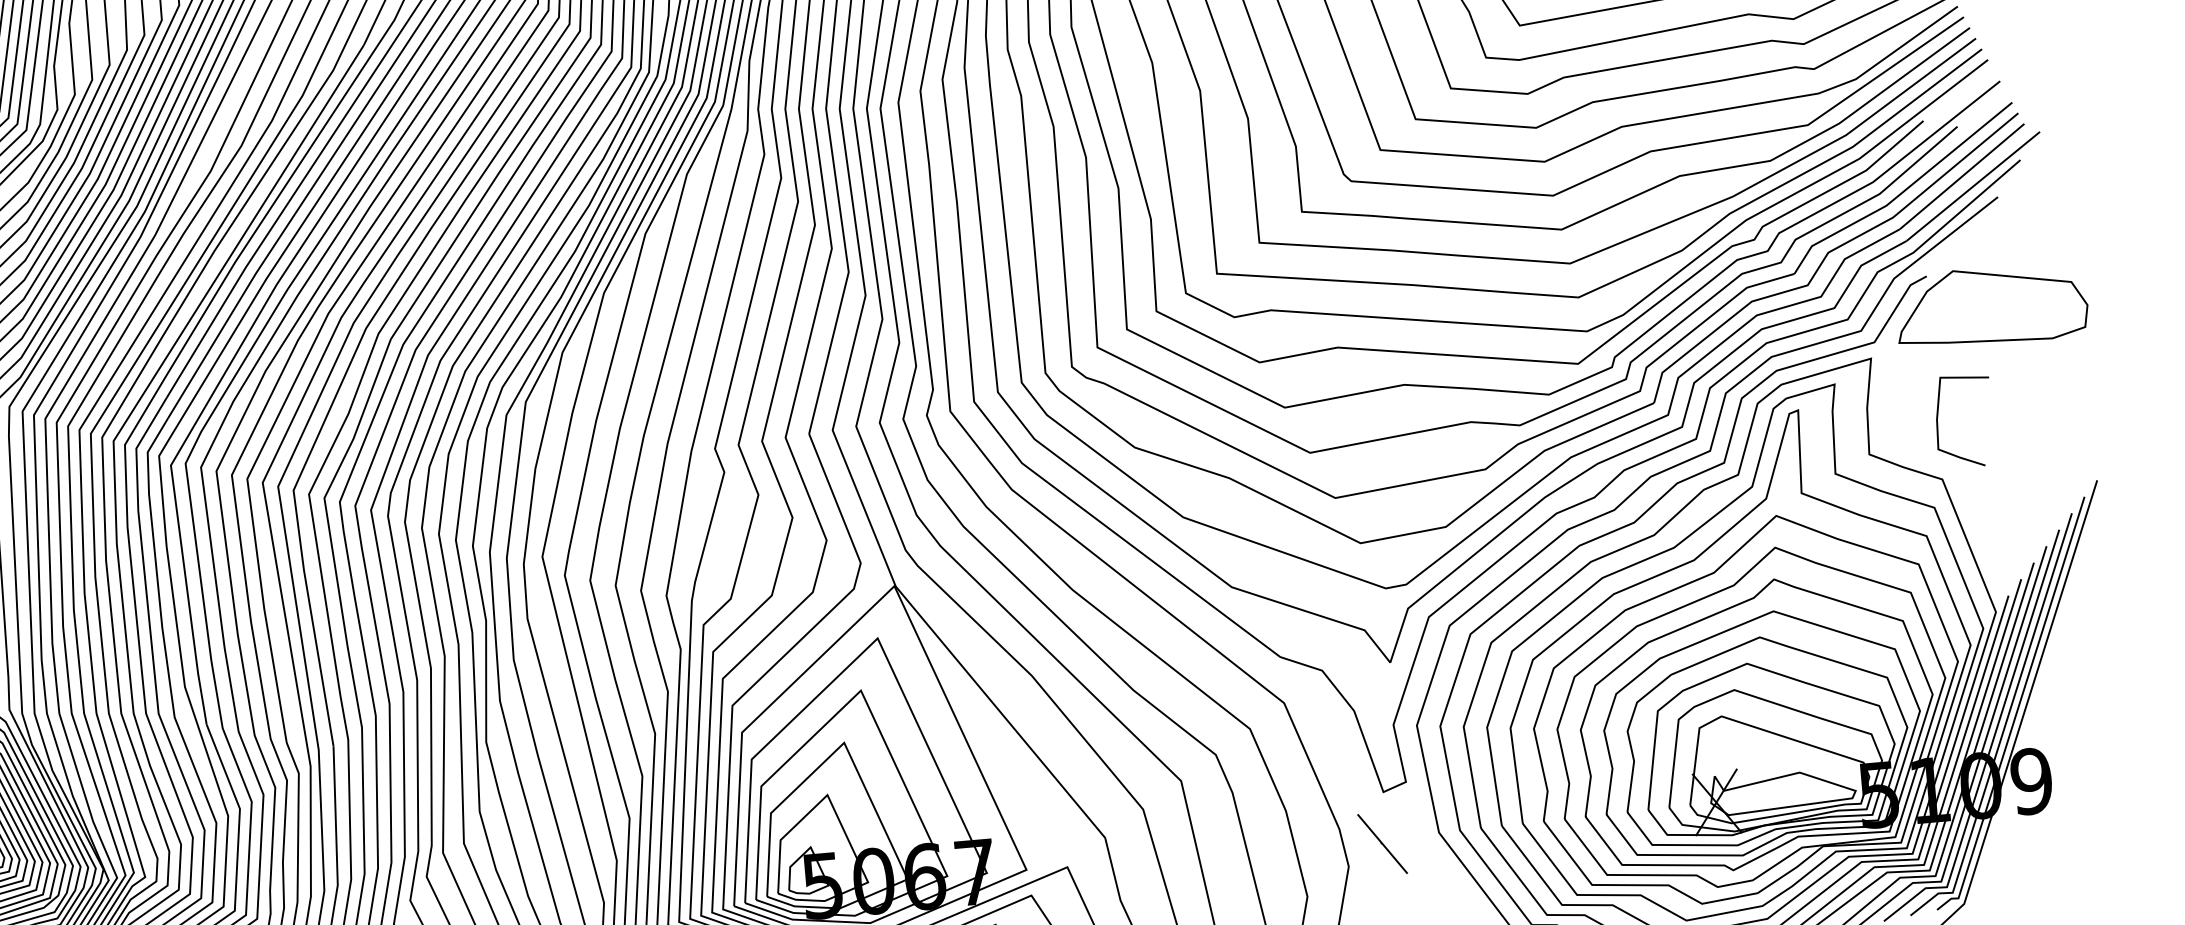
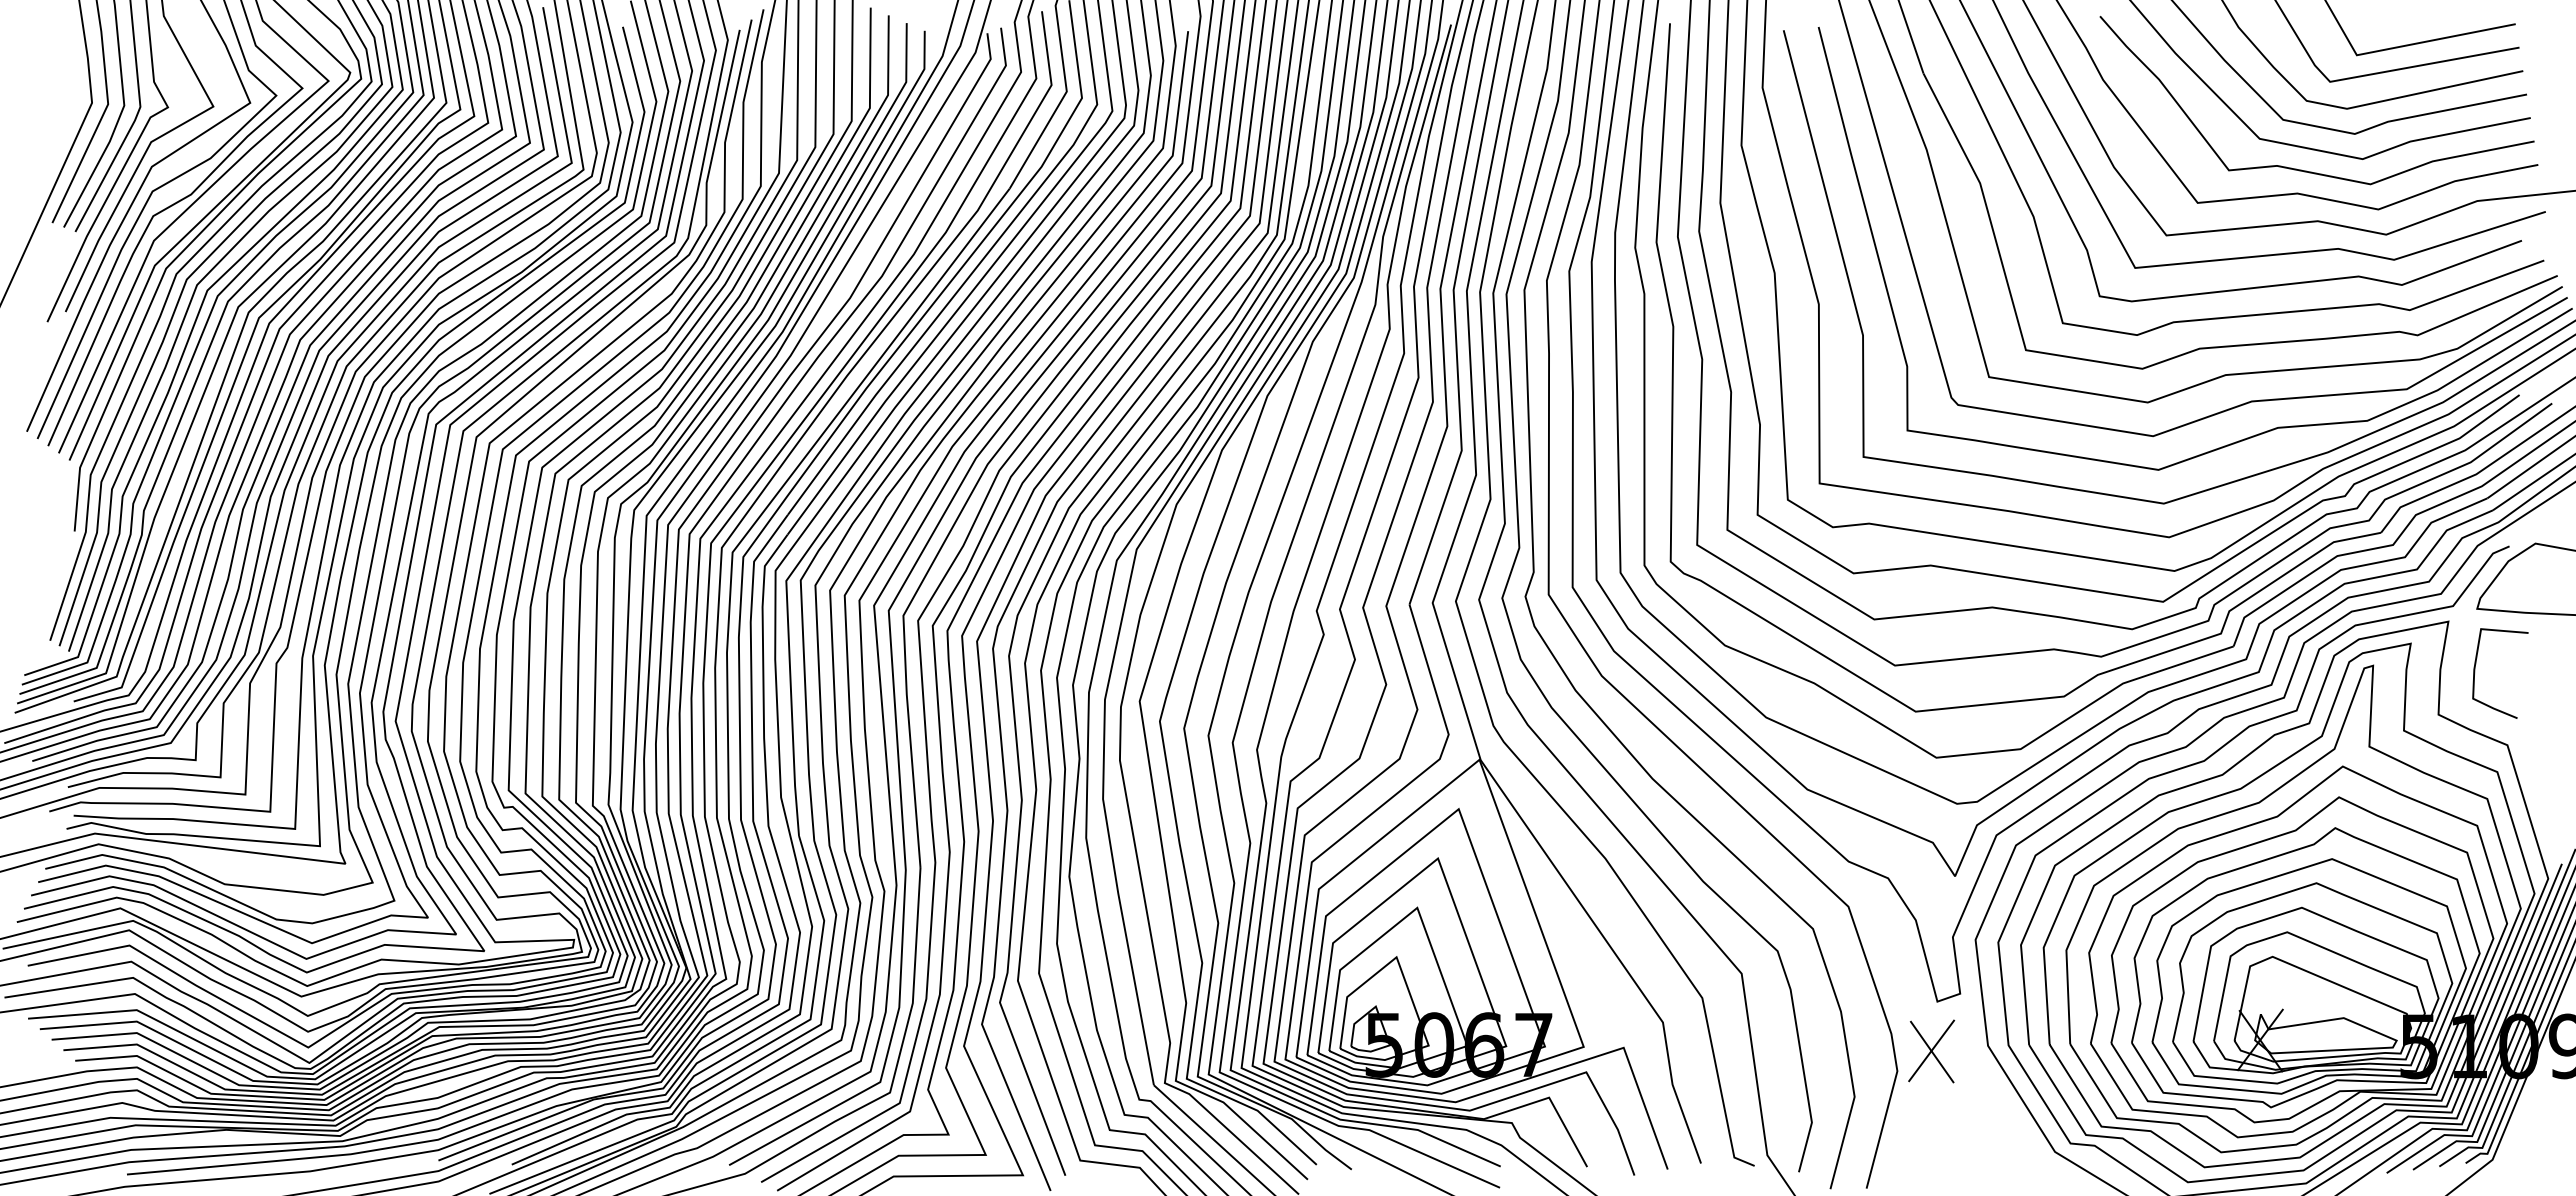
curve: (1938, 423) -> (2475, 673), moved
line: (1381, 842) -> (1931, 1050), added

